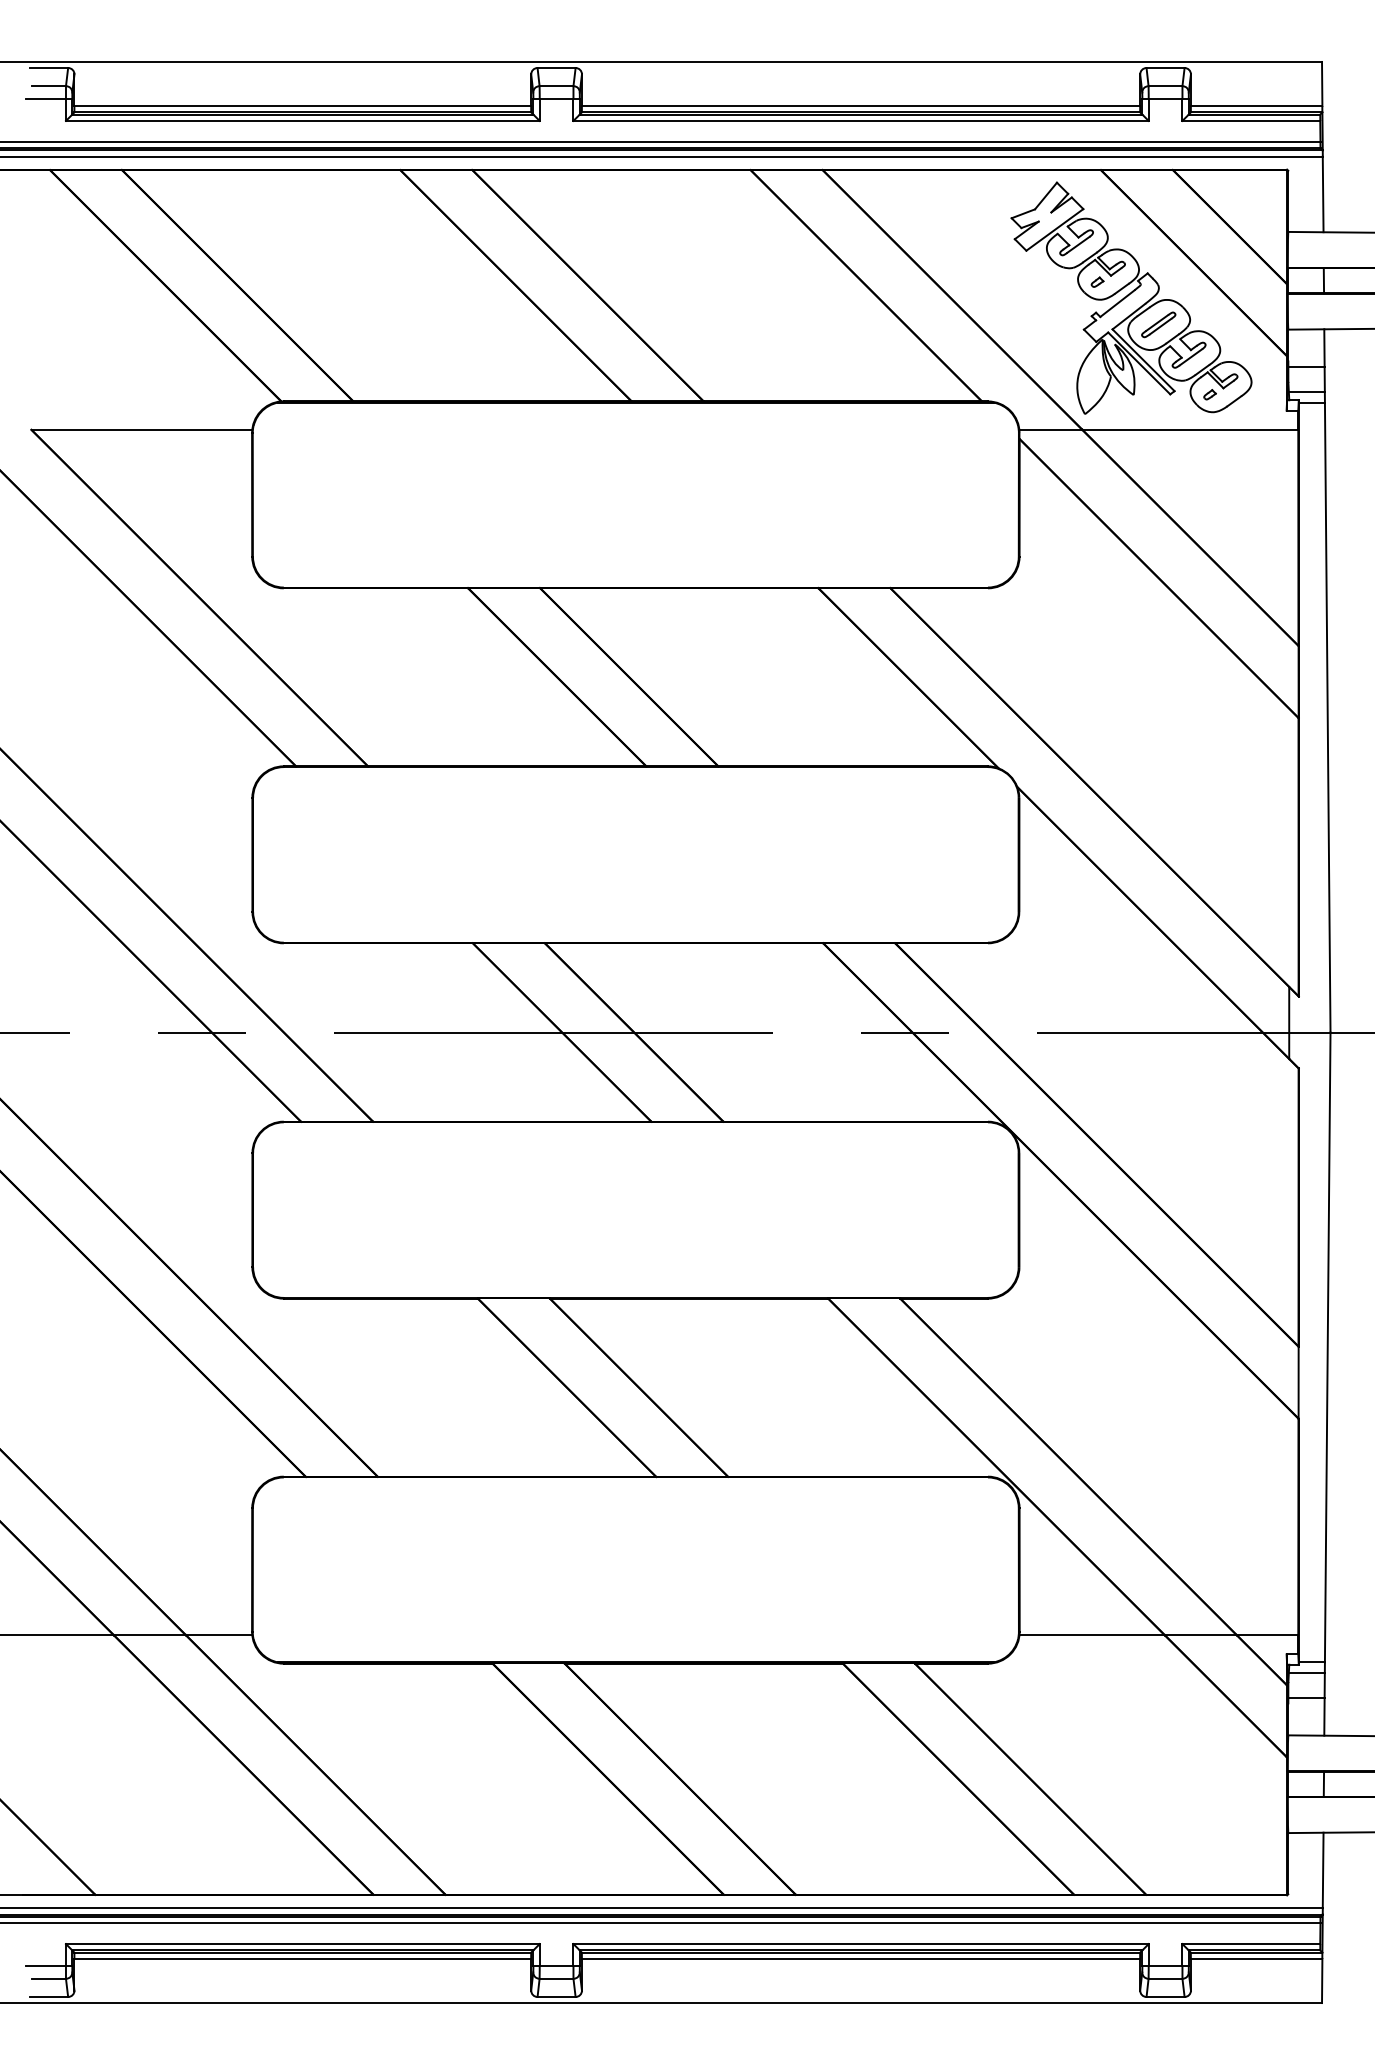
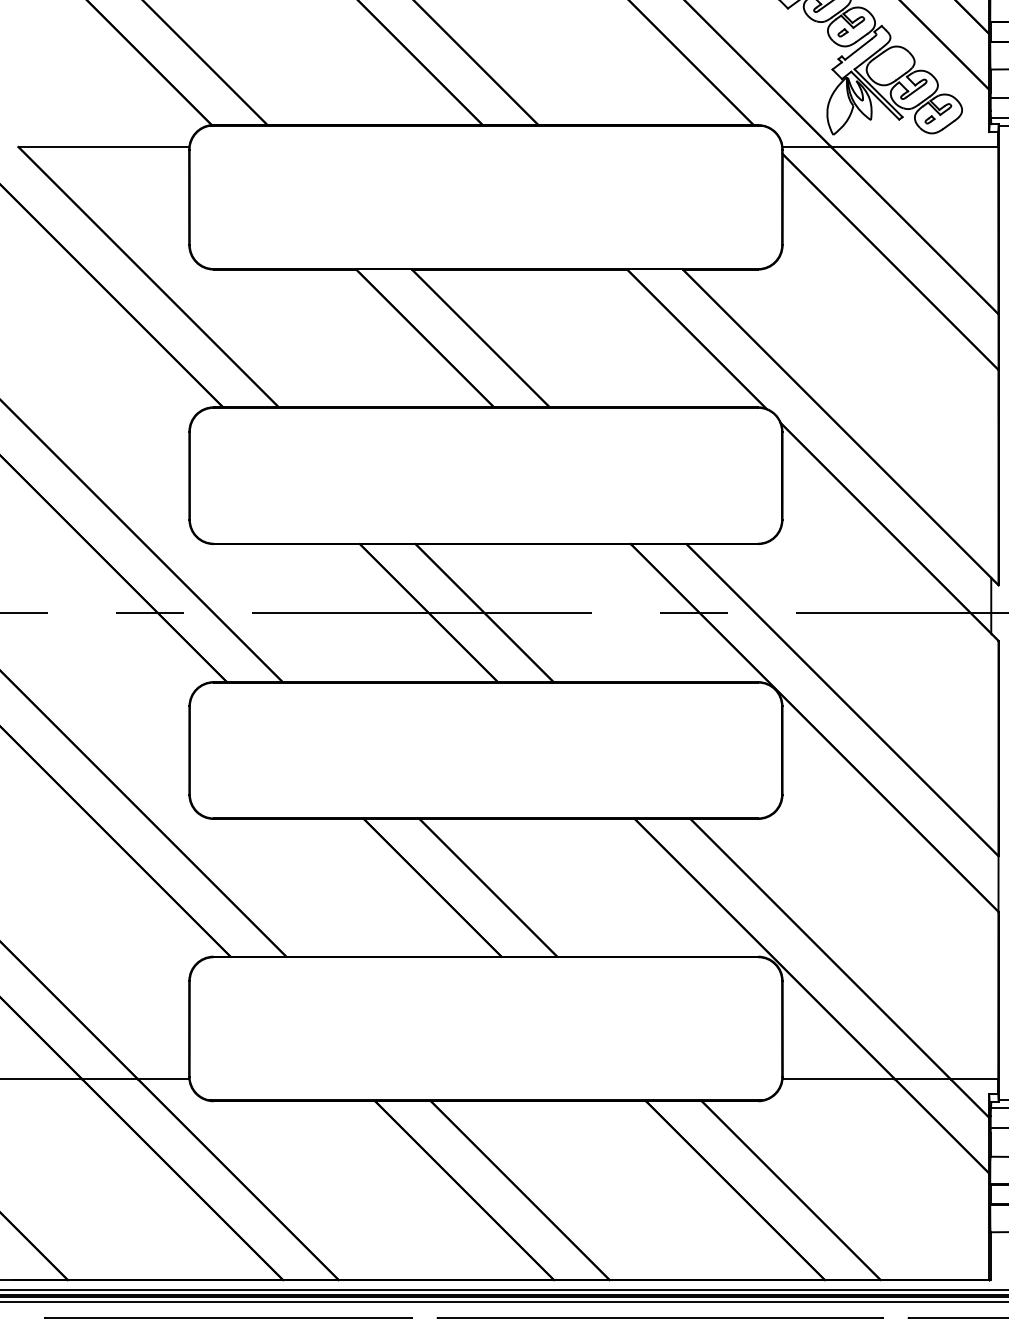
part: (1158, 324) -> (890, 65), removed

